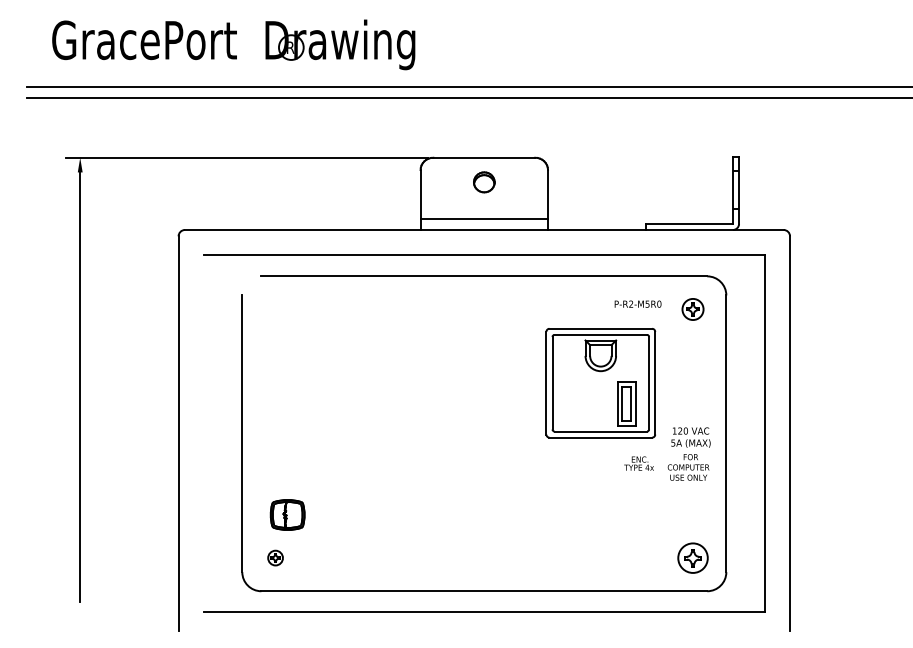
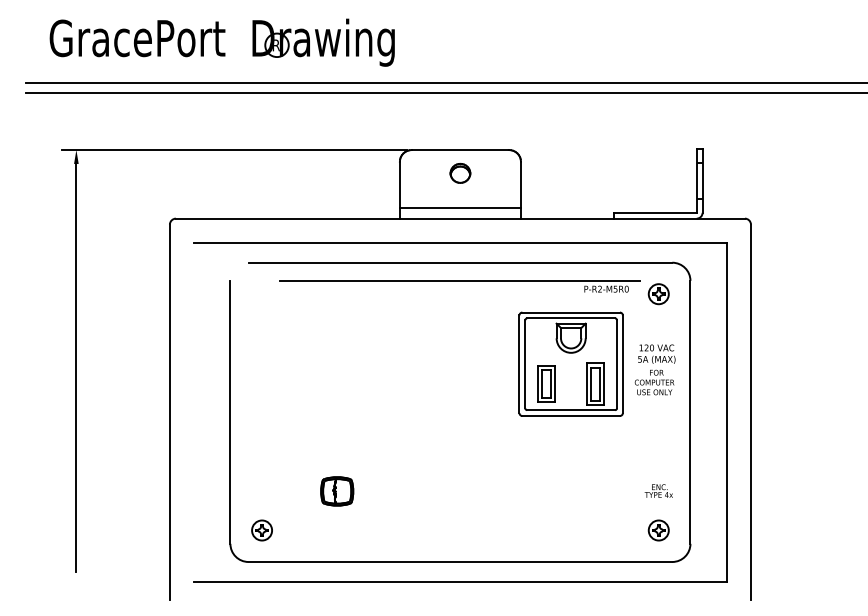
line: (483, 295) -> (459, 280), added
part: (574, 403) -> (546, 383), added
text: (688, 453) -> (654, 369), moved
text: (638, 463) -> (658, 490), moved
part: (287, 514) -> (337, 490), moved
part: (275, 557) -> (261, 529), size x1.43
part: (692, 557) -> (658, 529), size x0.71

